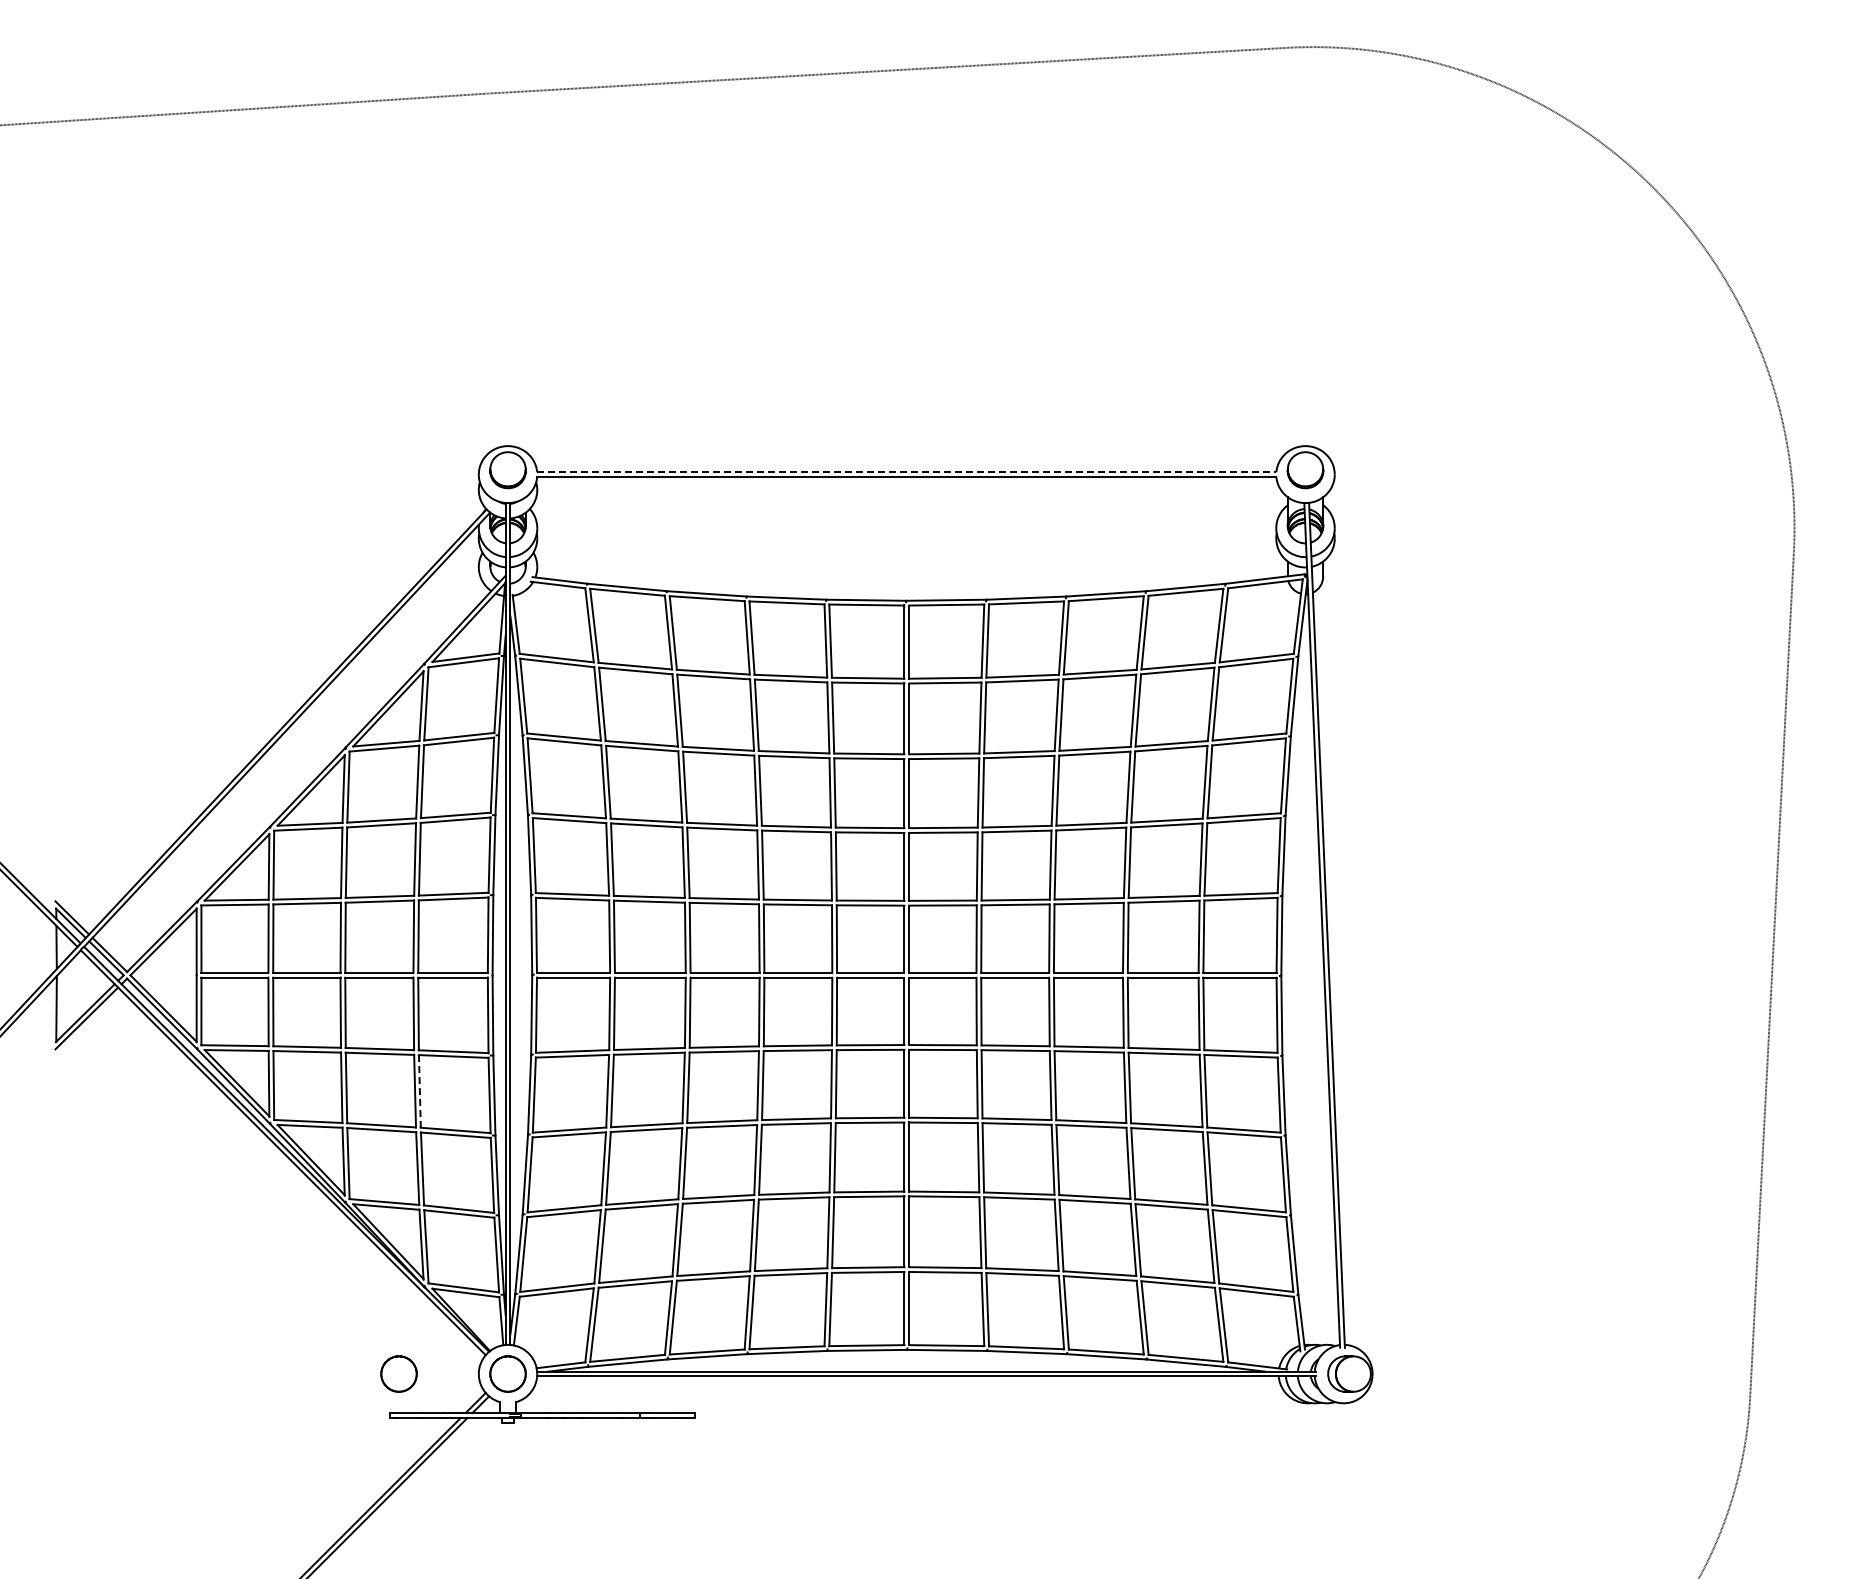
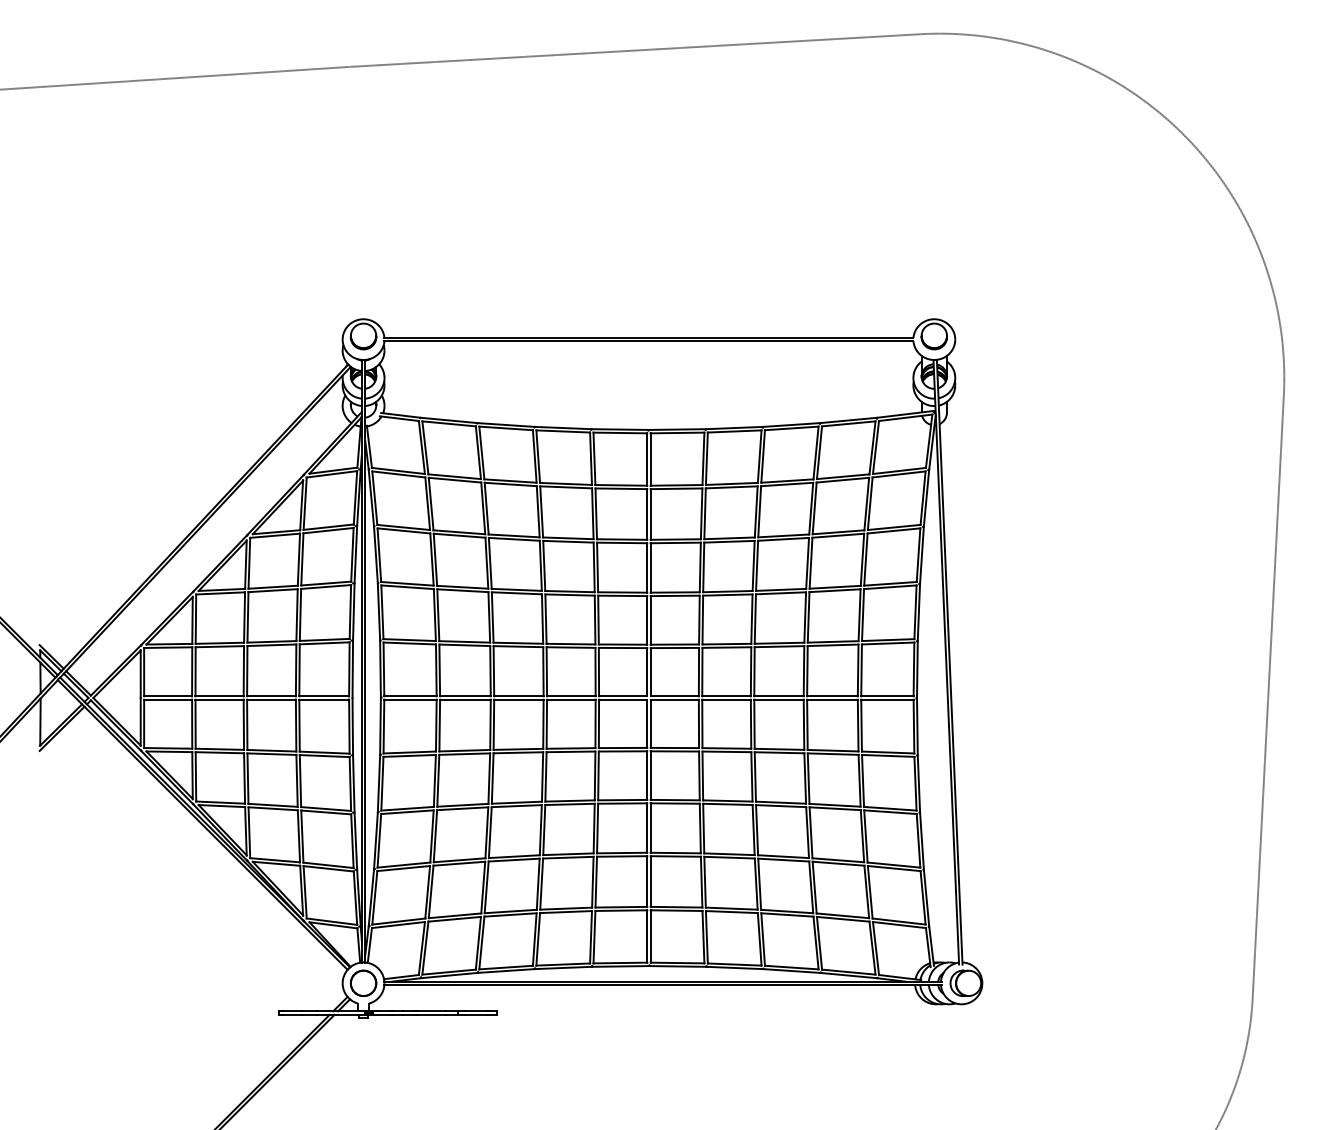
line: (906, 472) -> (648, 338), dashed -> solid
line: (419, 1091) -> (300, 781), dashed -> solid
circle: (398, 1373) -> (285, 982), removed

